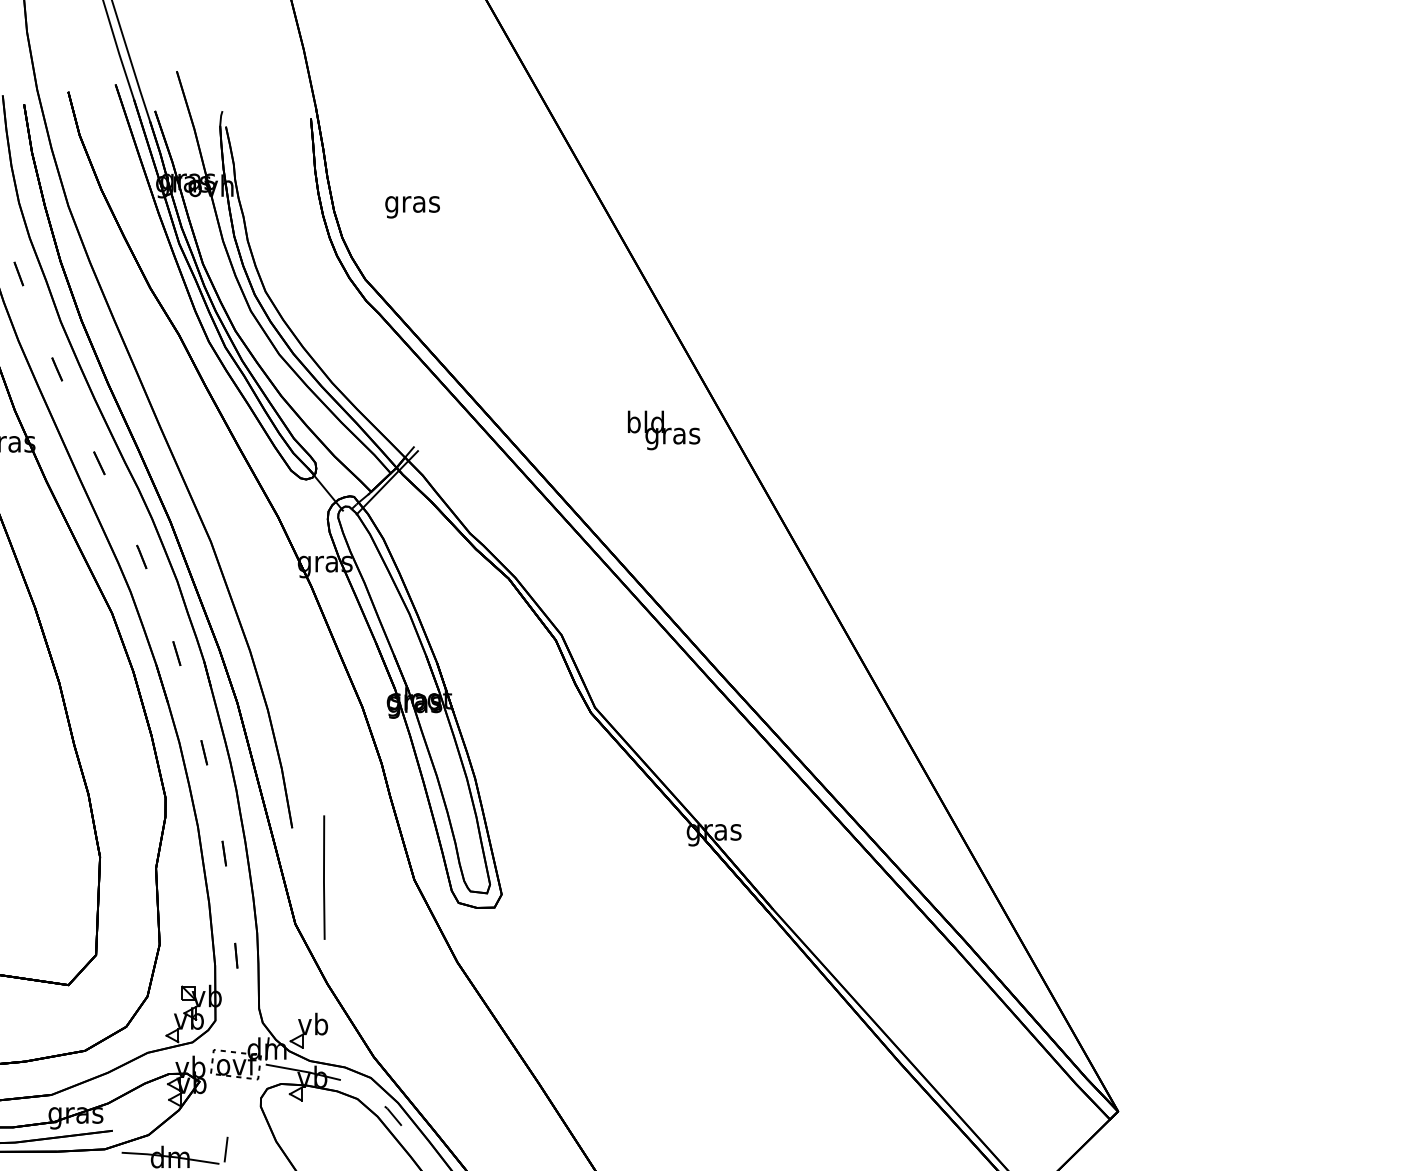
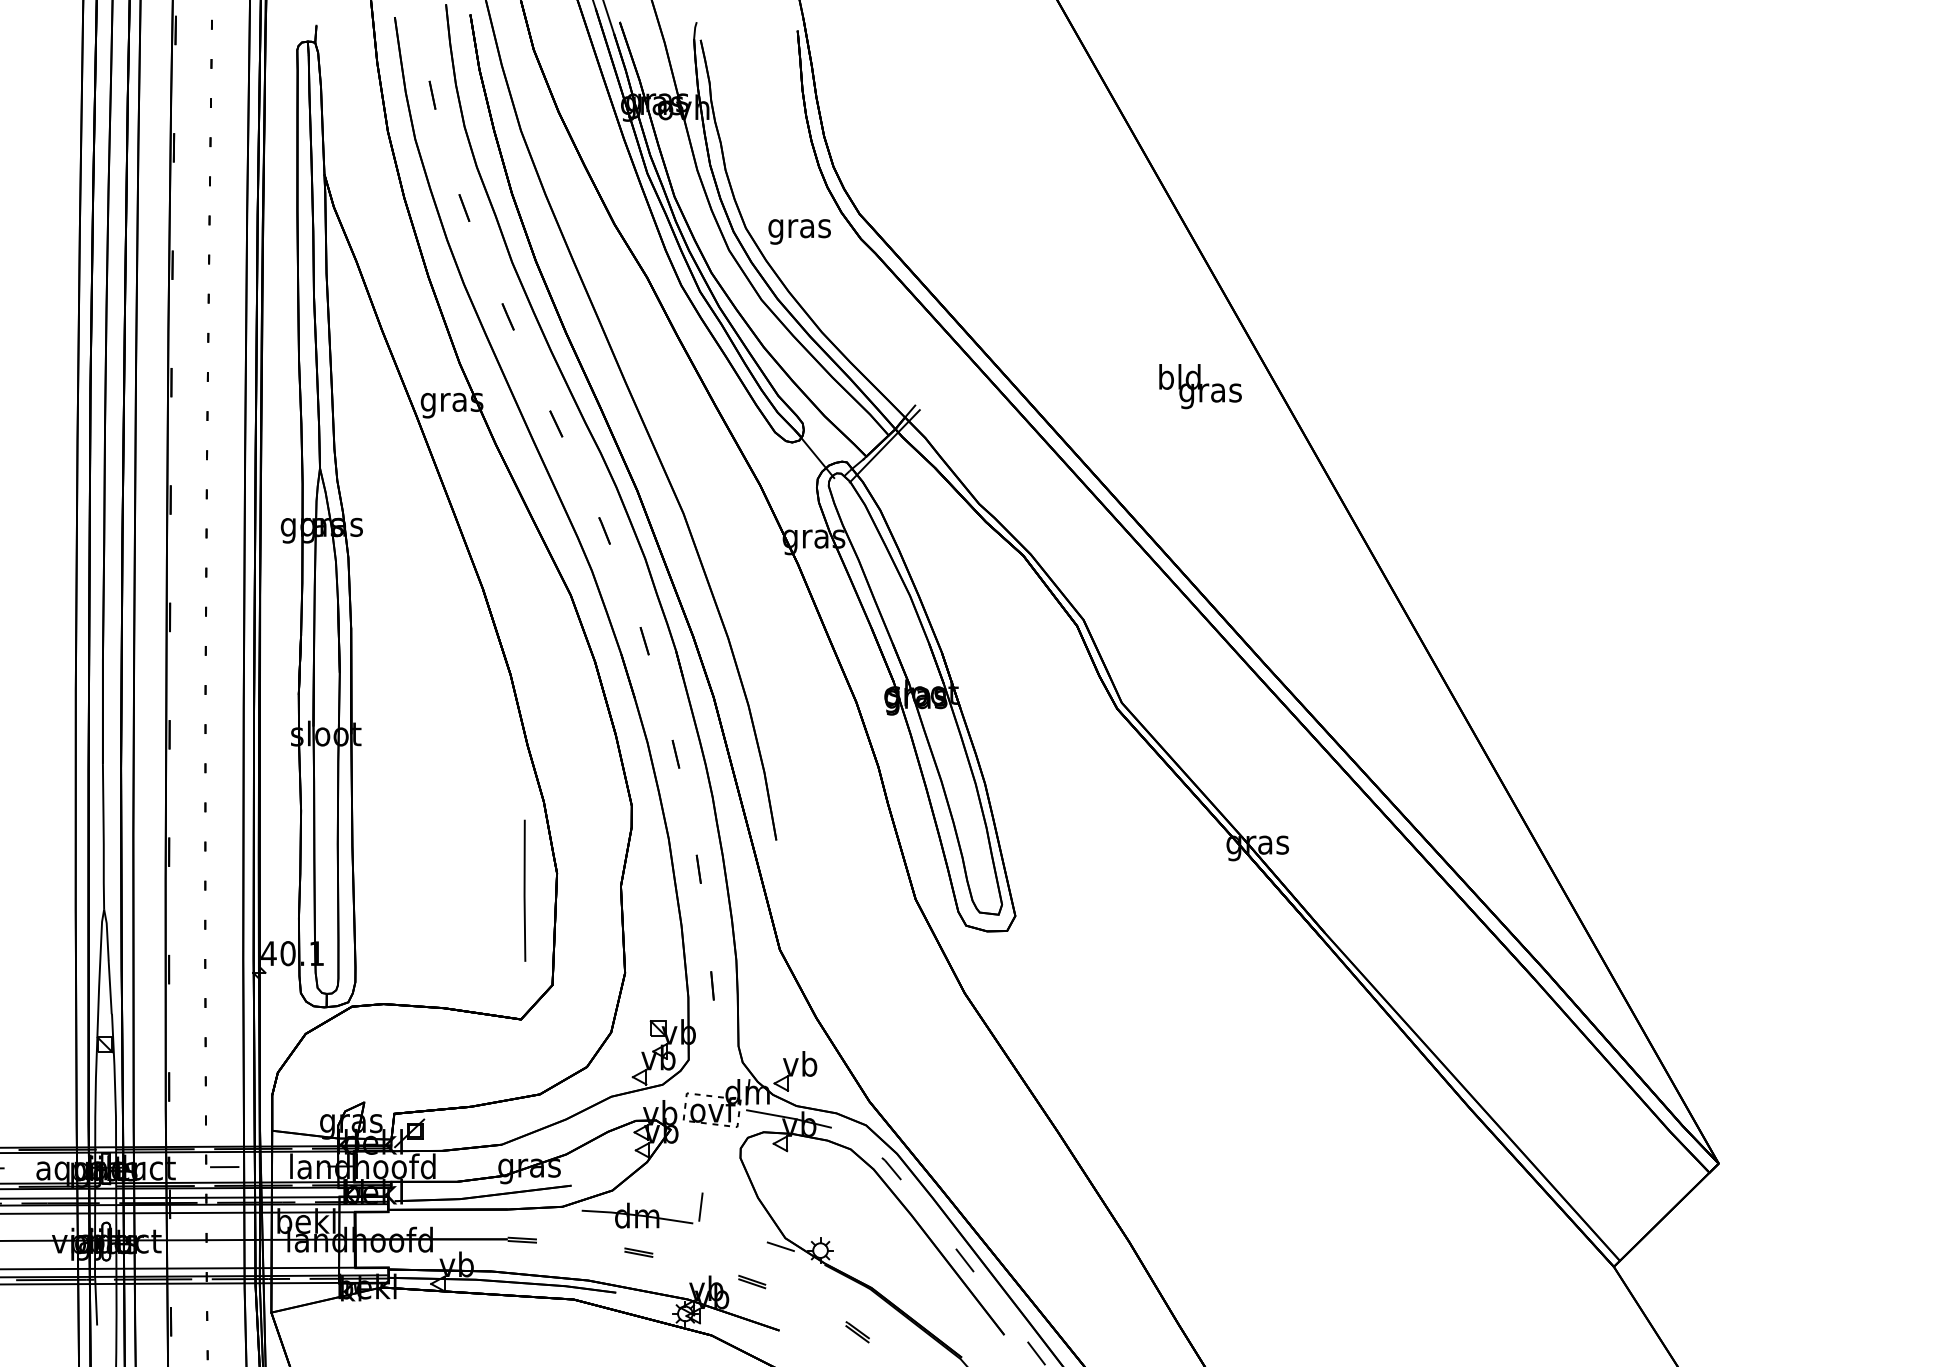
text: (412, 206) -> (799, 231), moved
line: (323, 877) -> (524, 890), moved

